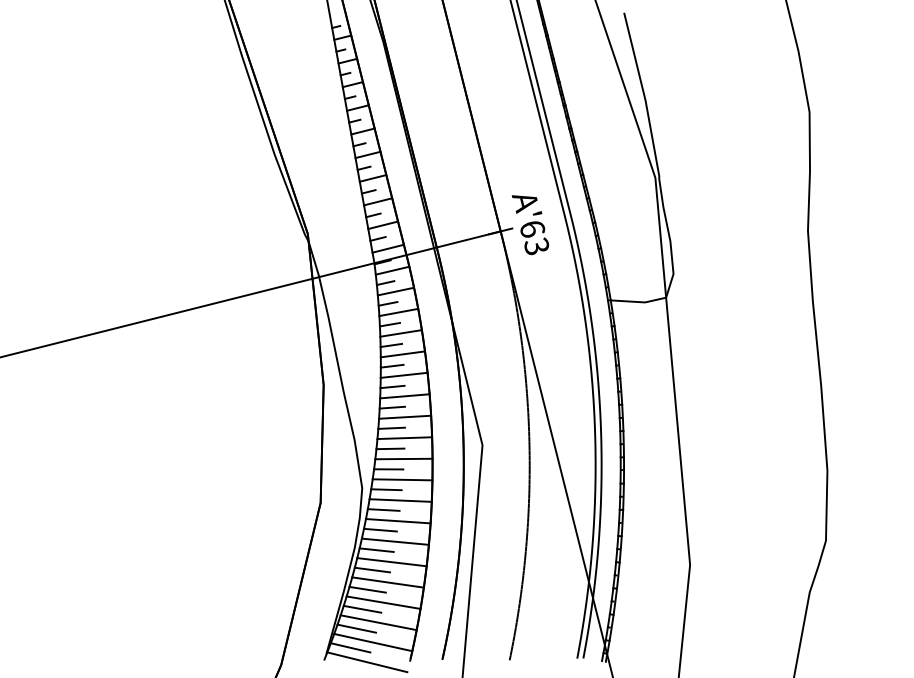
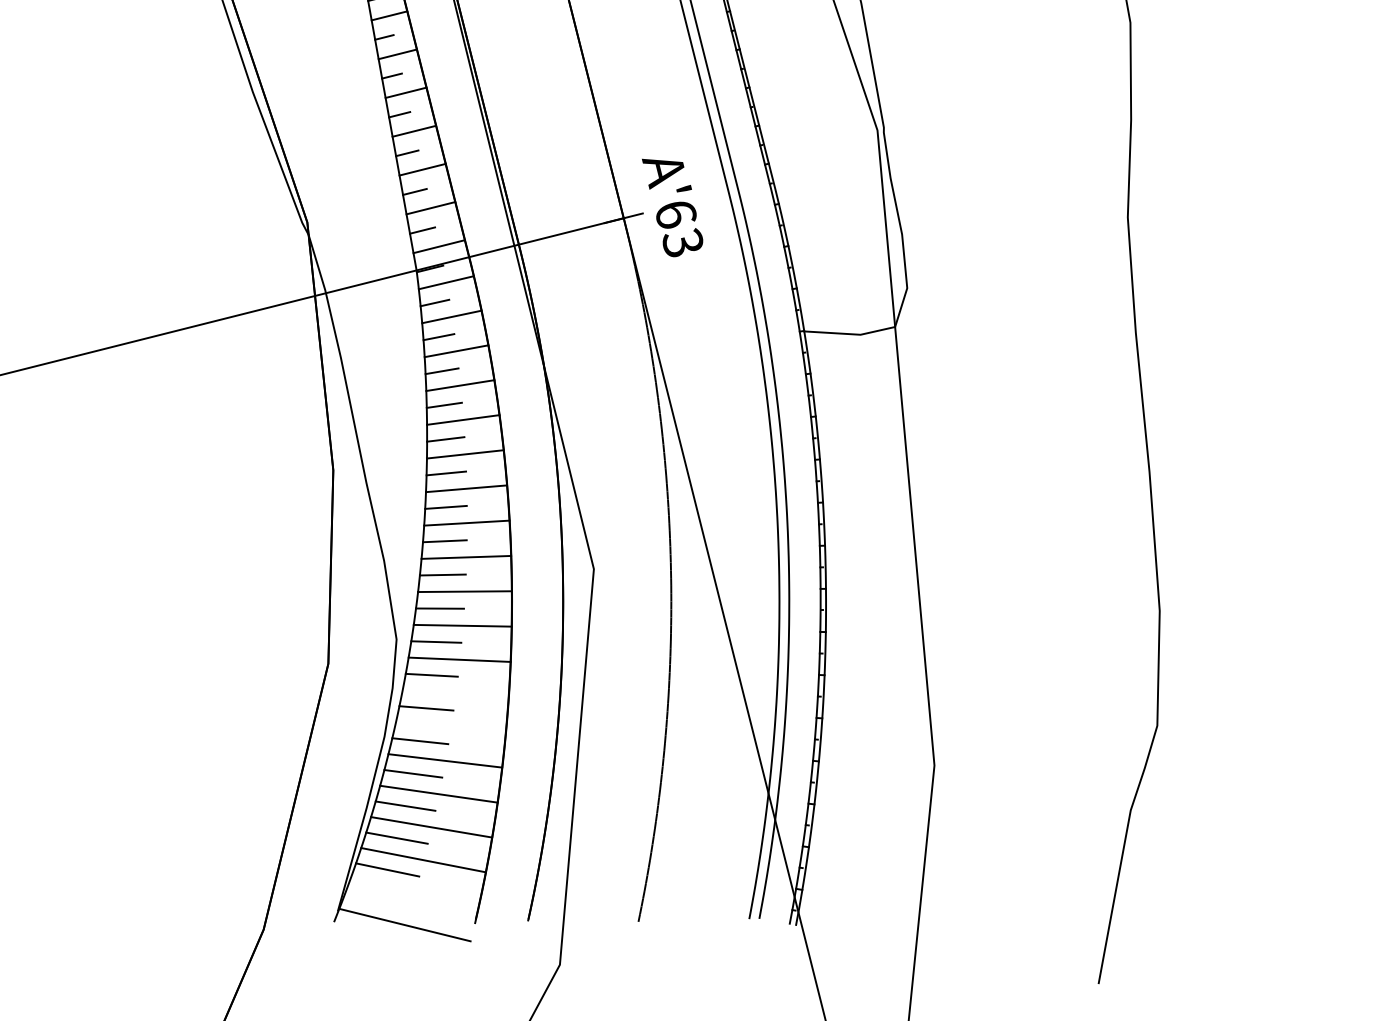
line: (397, 521) -> (454, 694), removed
line: (394, 541) -> (449, 726), removed
line: (373, 642) -> (415, 892), removed
line: (350, 647) -> (377, 900), removed

